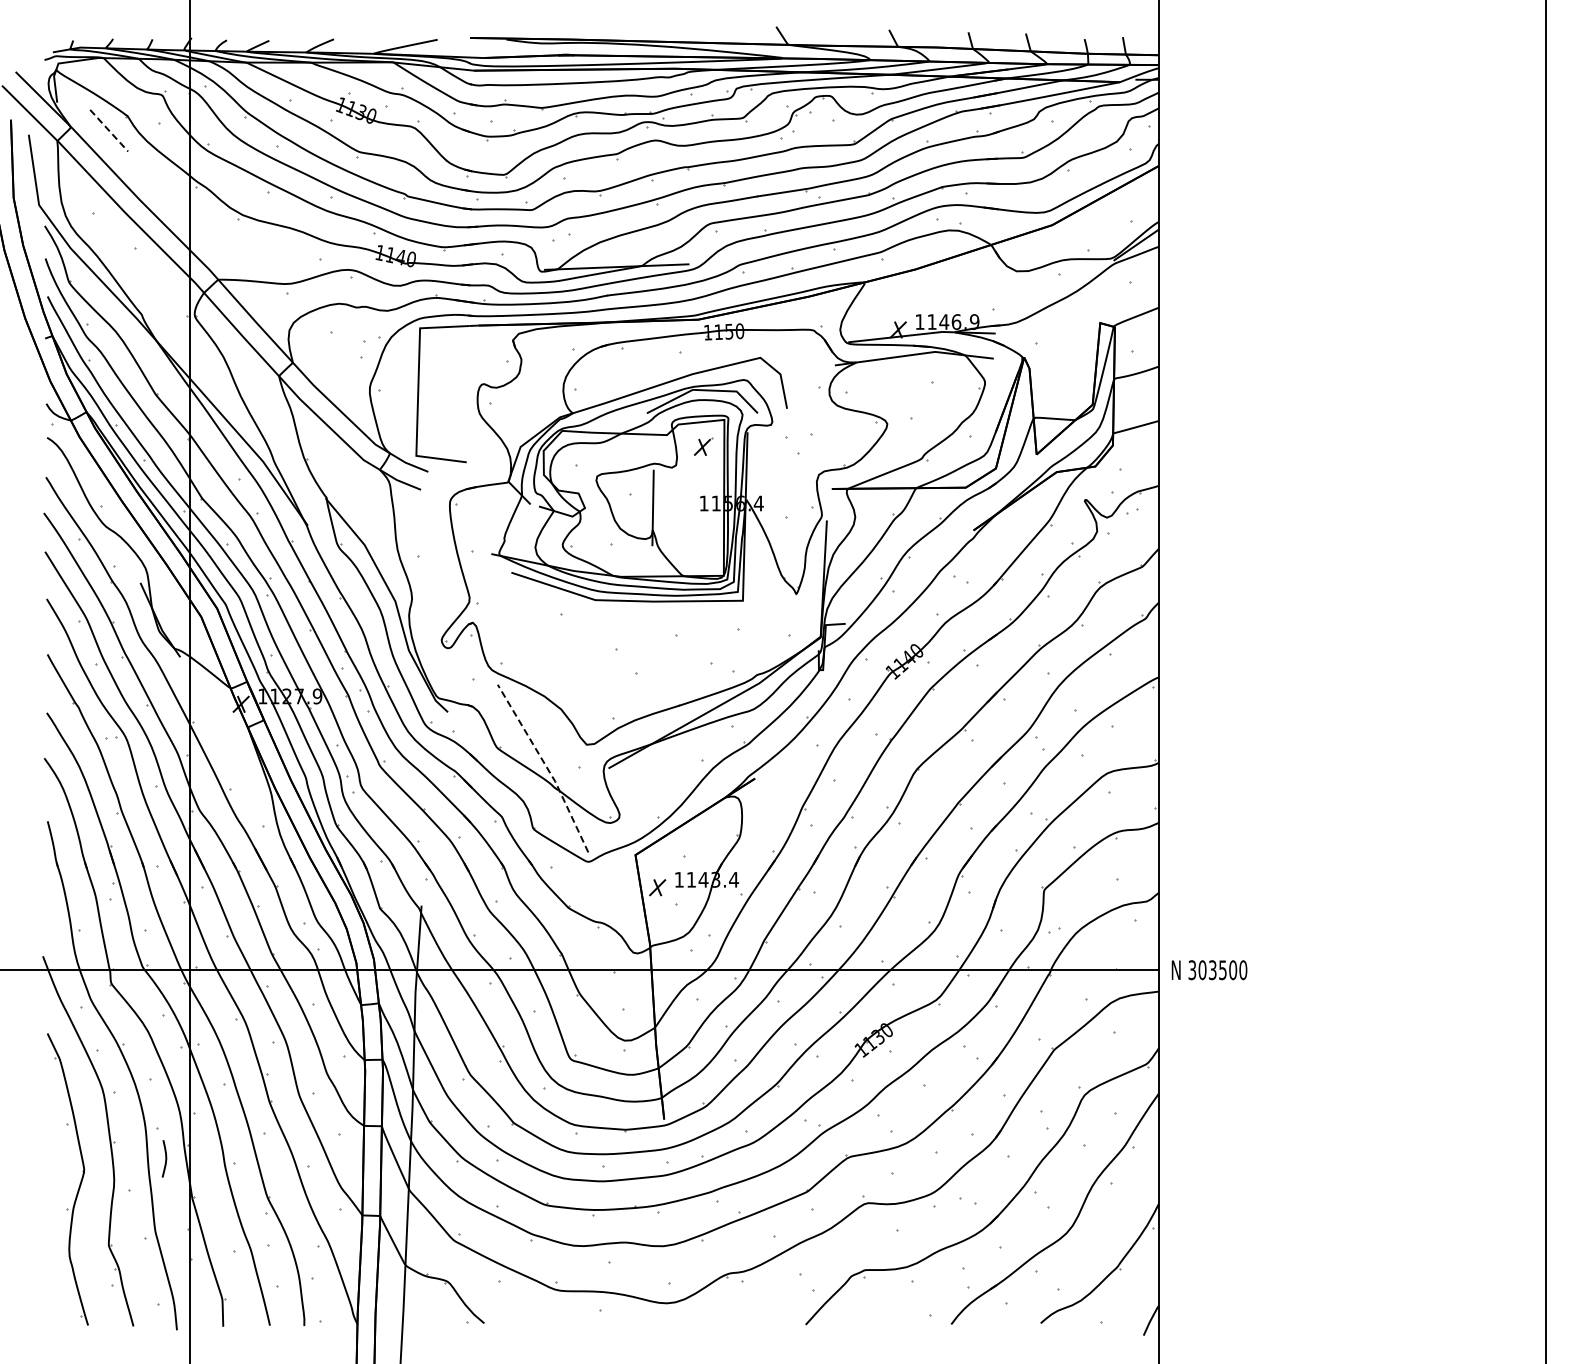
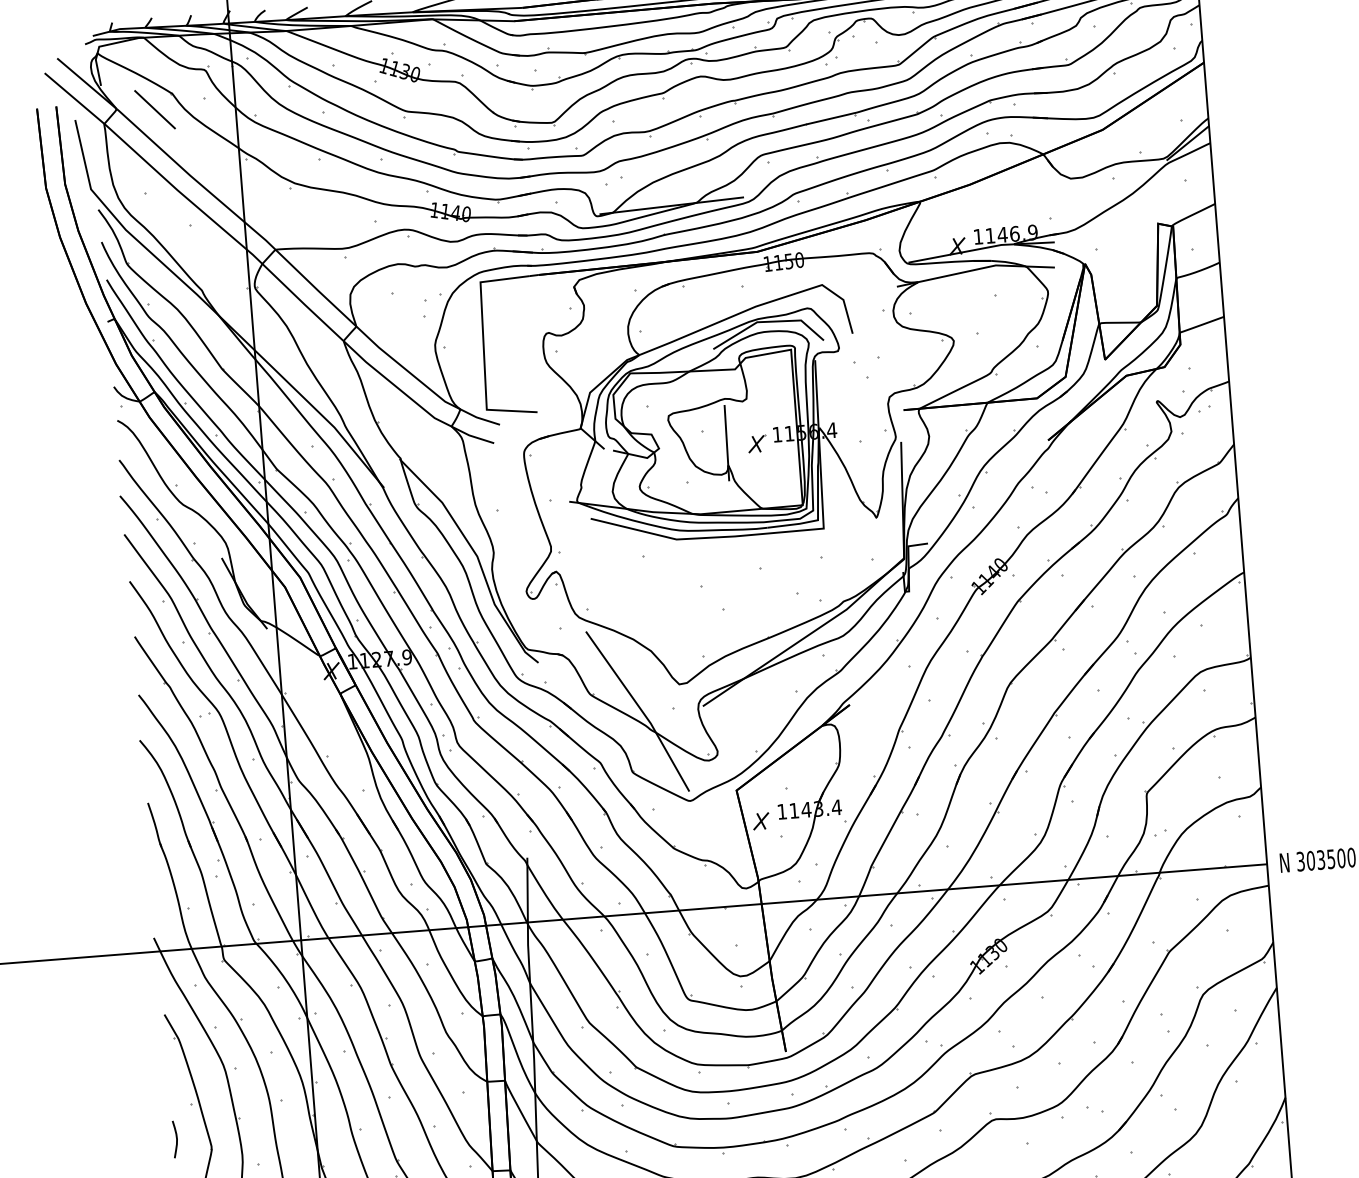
line: (109, 131) -> (155, 110), dashed -> solid
part: (703, 446) -> (757, 443), moved
line: (546, 767) -> (641, 710), dashed -> solid
curve: (165, 1158) -> (176, 1139), moved

